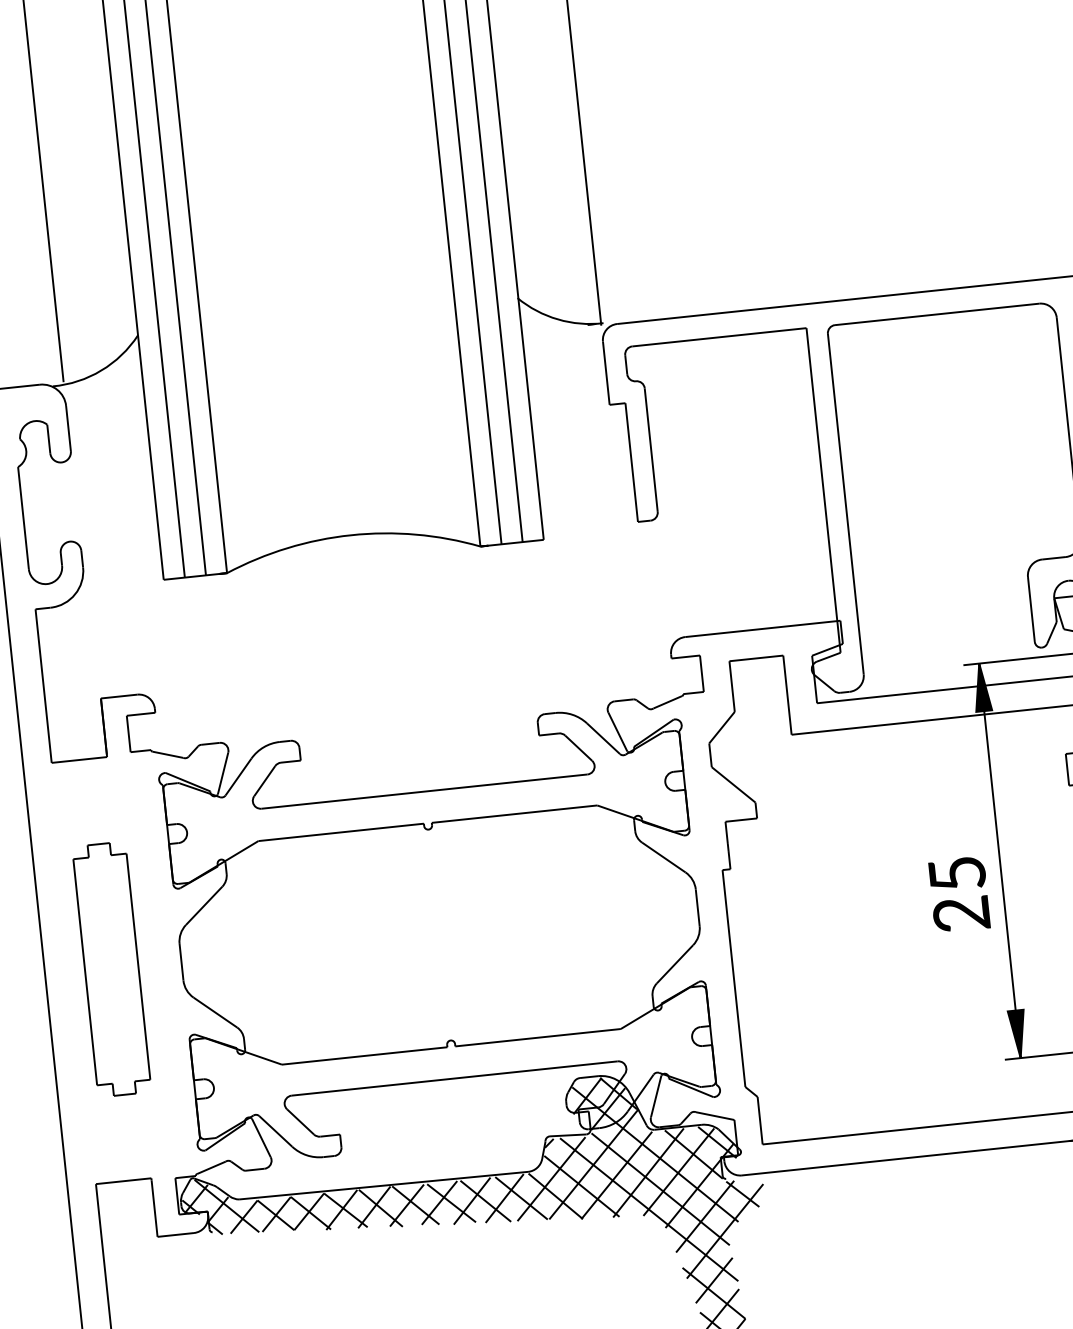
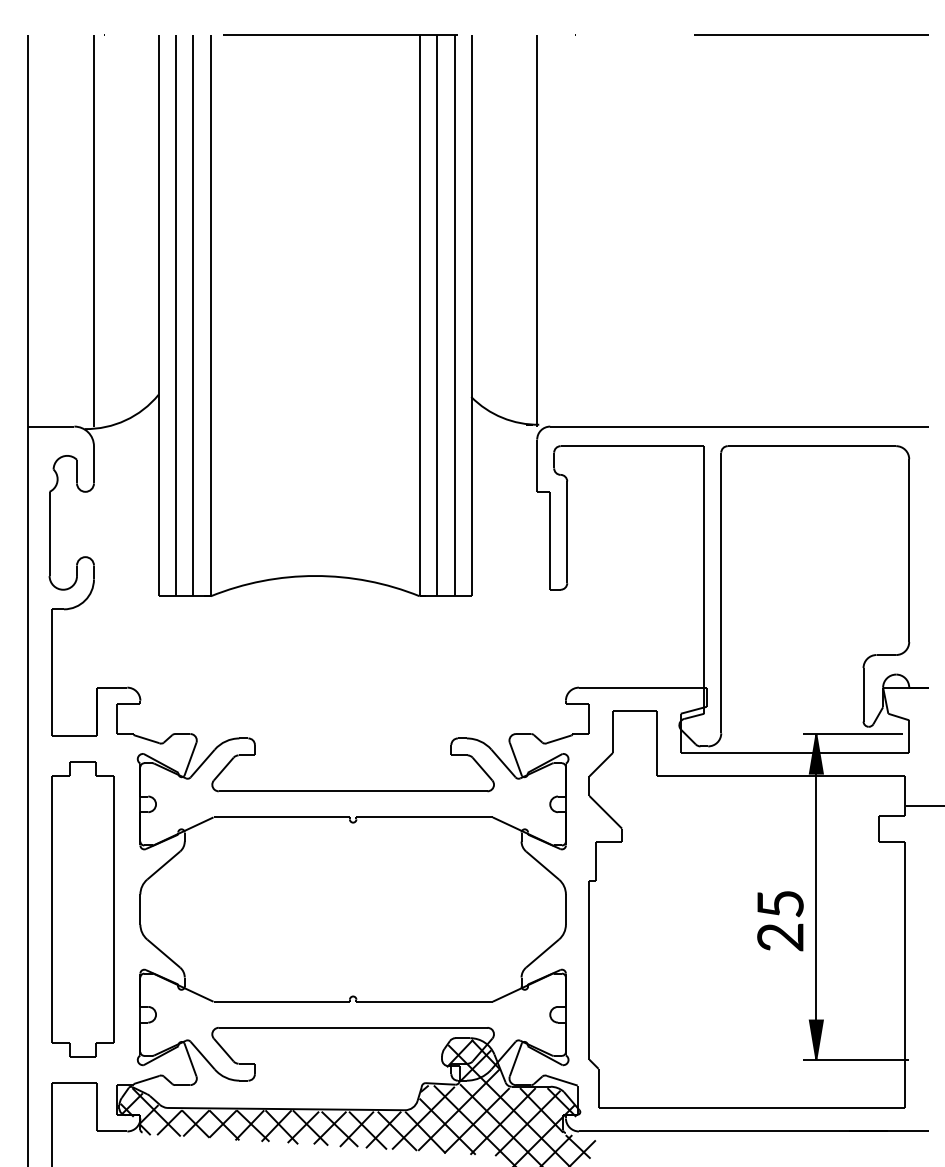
part: (111, 969) -> (82, 909), size x1.43

